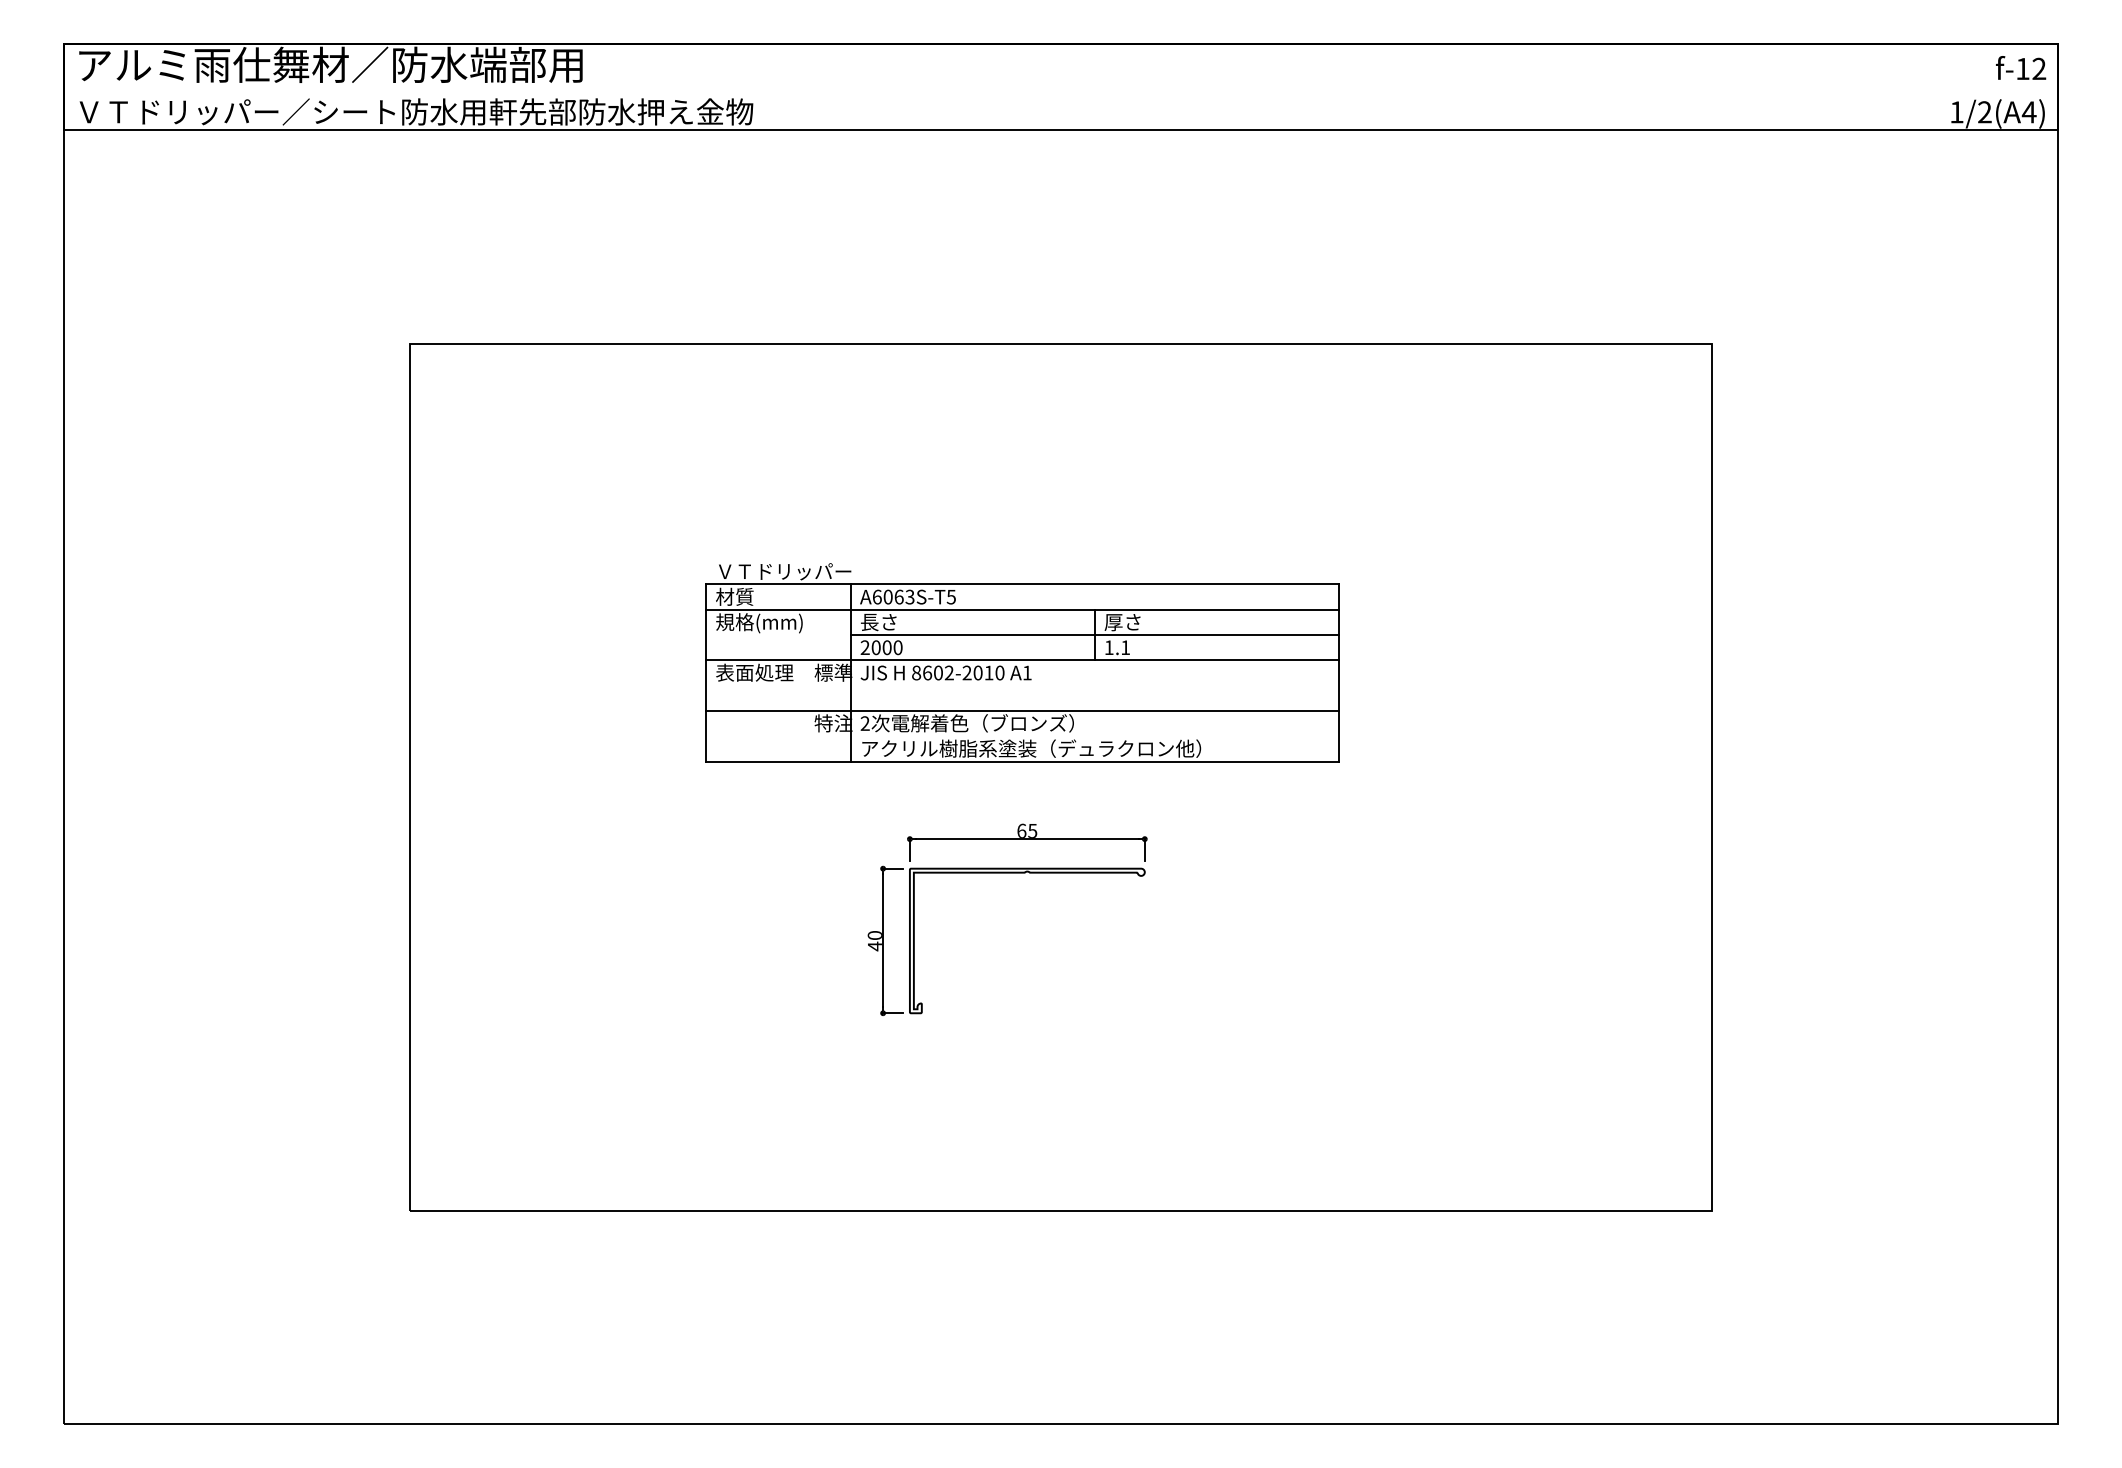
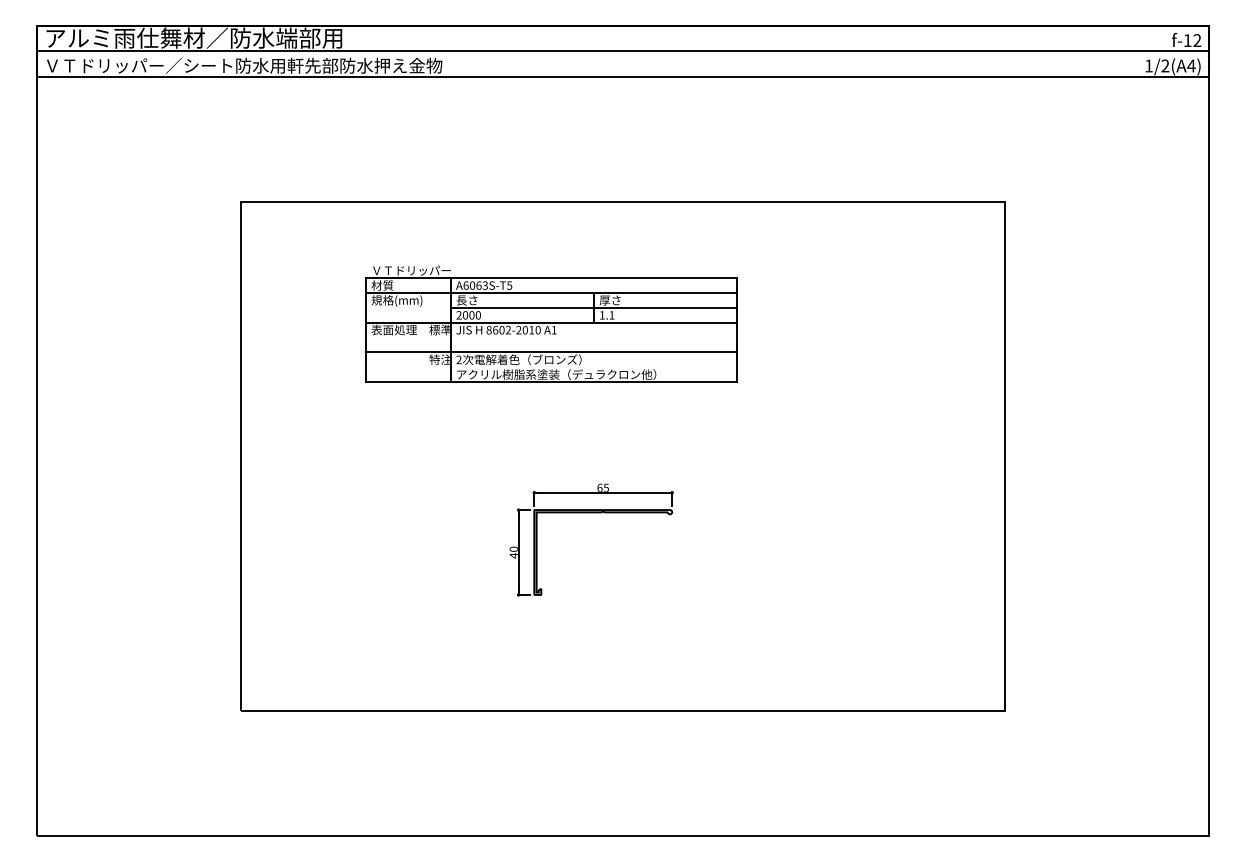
line: (1060, 87) -> (622, 51), added
part: (1022, 661) -> (551, 323), moved

